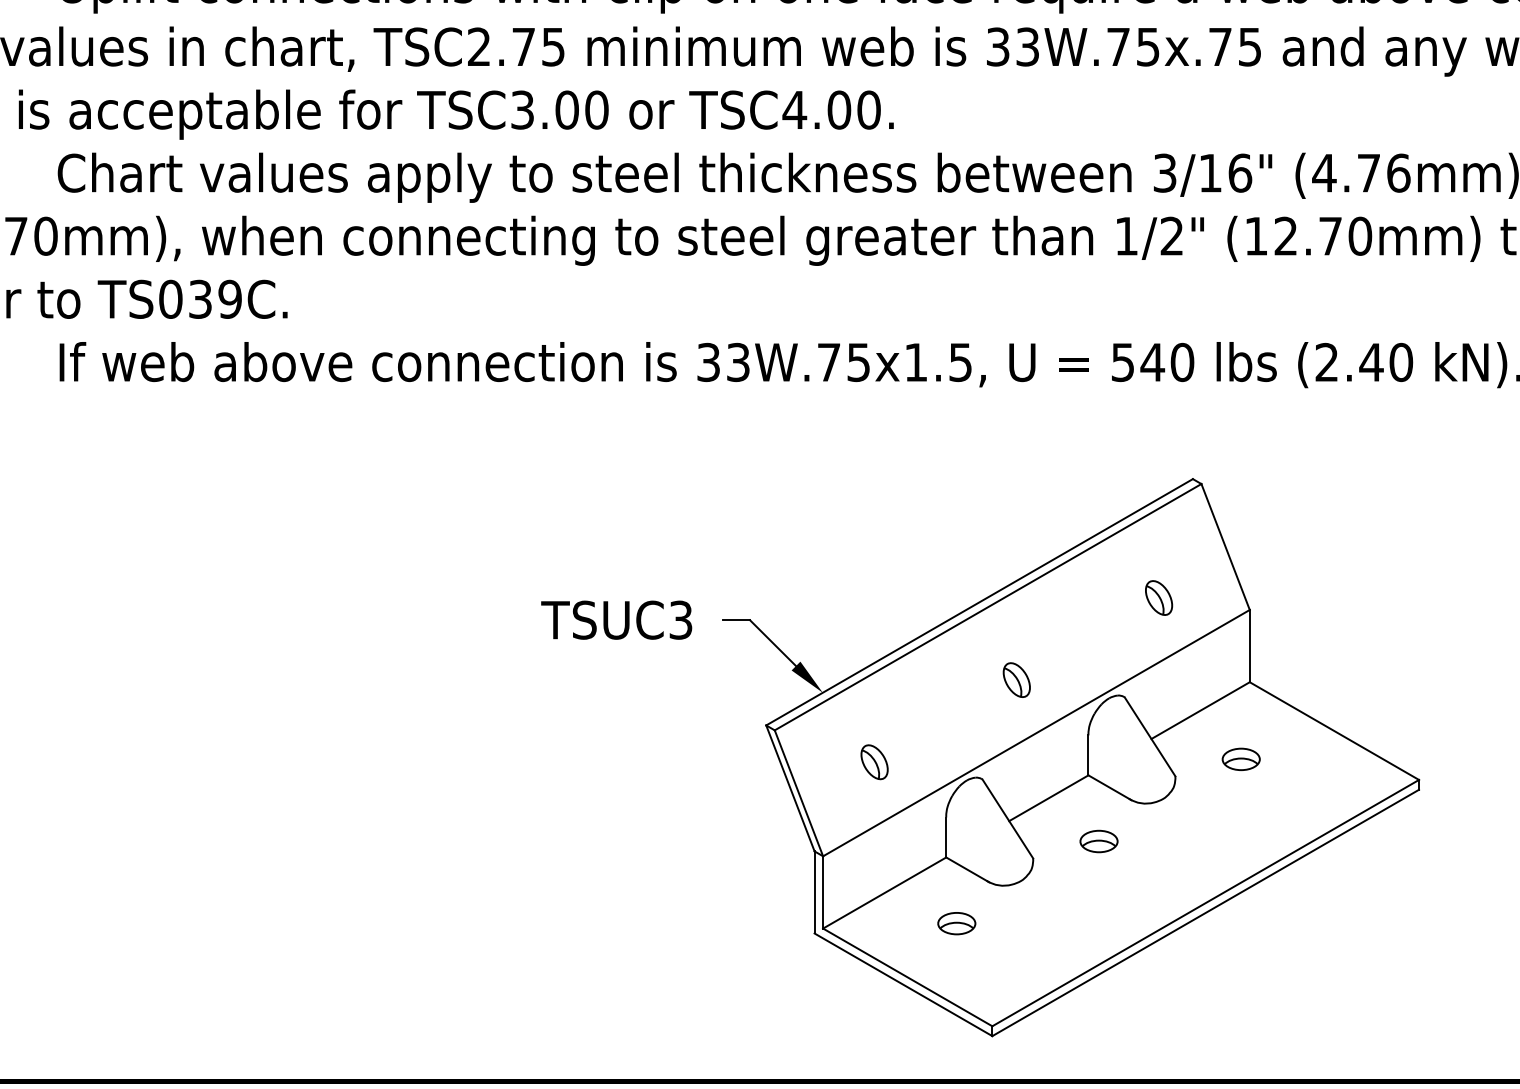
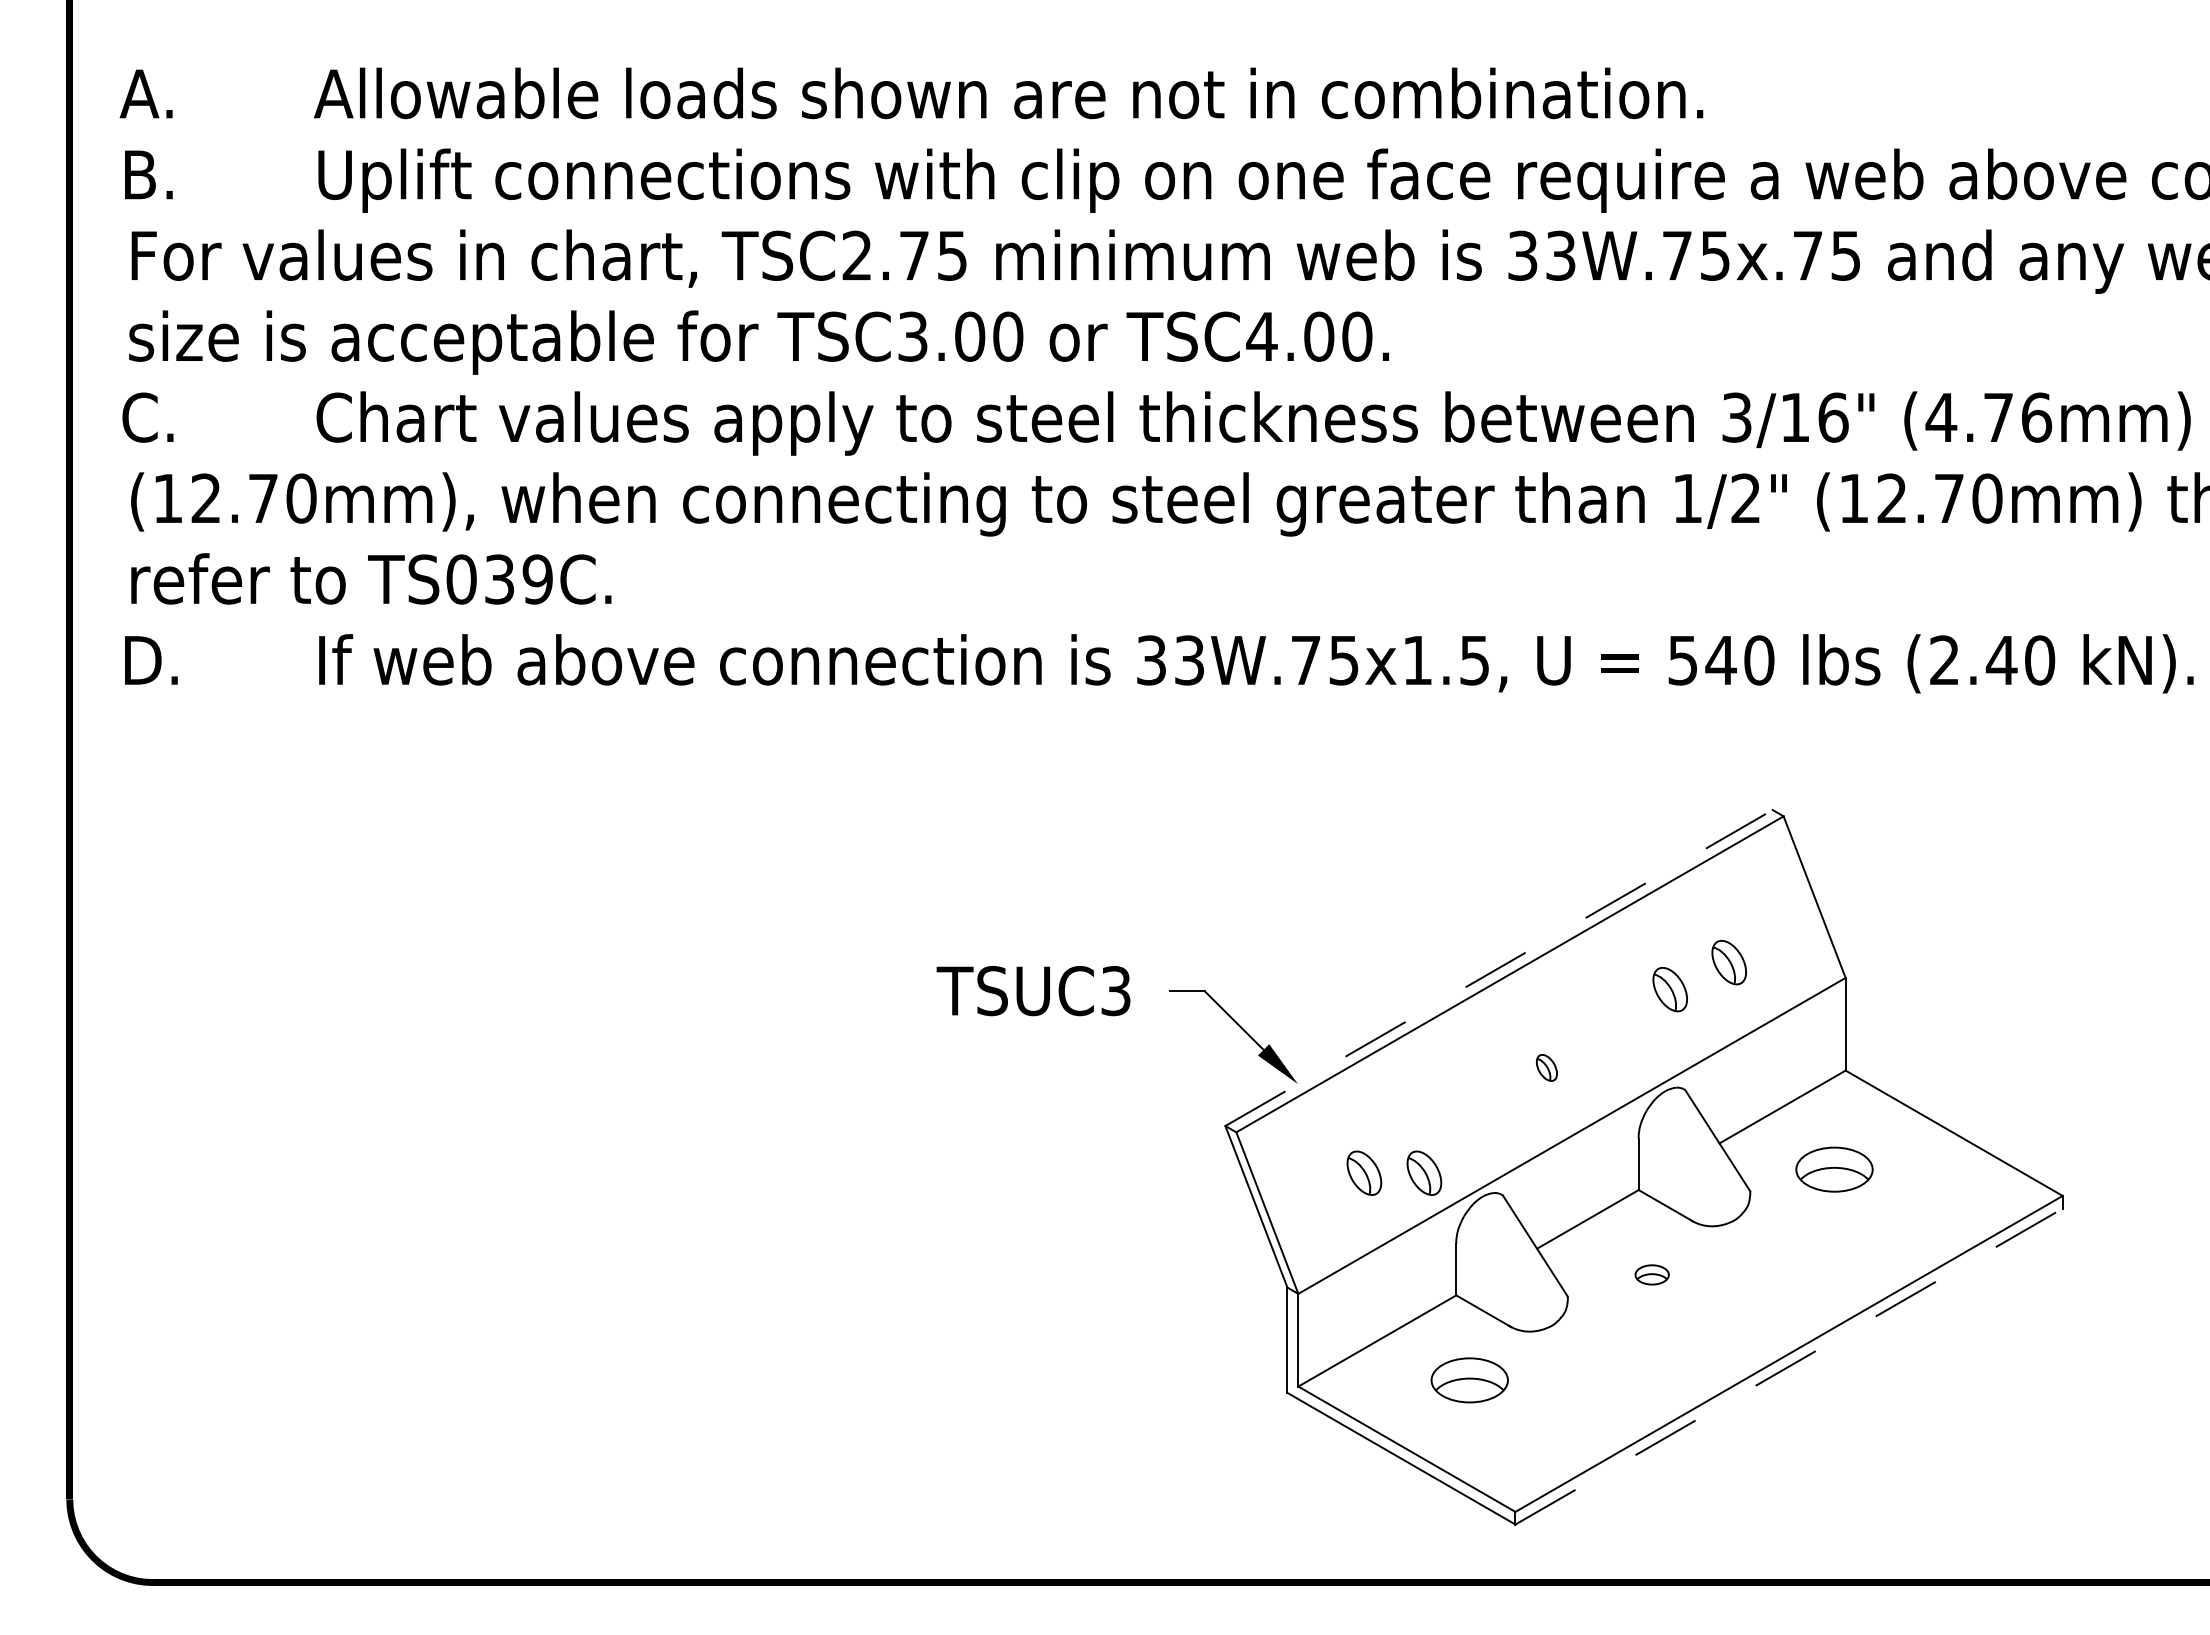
line: (979, 602) -> (1499, 968), solid -> dashed
part: (1112, 619) -> (1669, 989), added
part: (1016, 679) -> (1546, 1067), size x0.6
part: (1241, 759) -> (1834, 1169), size x1.6
part: (921, 761) -> (1424, 1172), added
part: (1098, 841) -> (1651, 1274), size x0.7
line: (1206, 912) -> (1789, 1366), solid -> dashed
part: (956, 923) -> (1469, 1379), size x1.6

